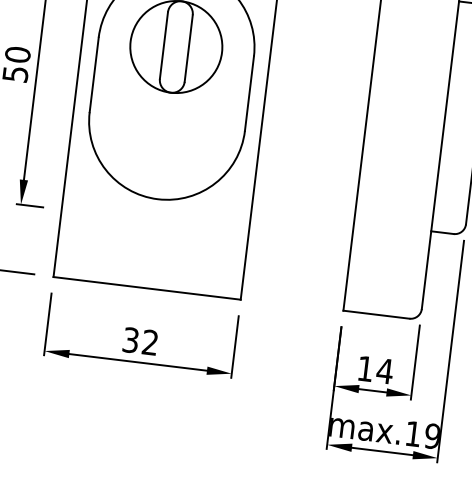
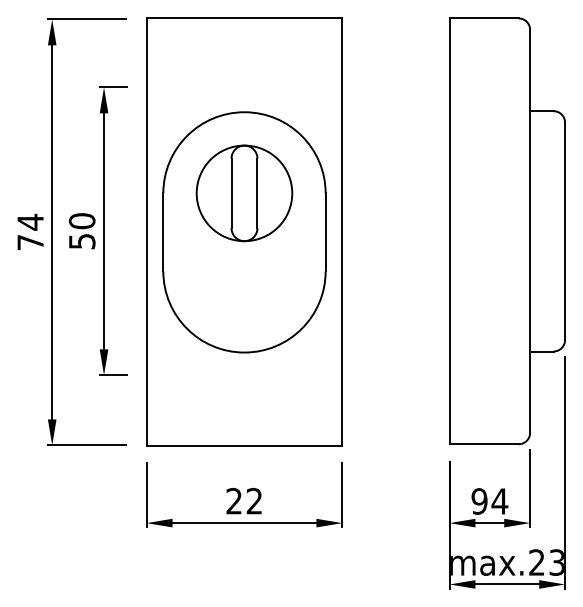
text: (130, 340) -> (233, 501), 32 -> 22
text: (365, 368) -> (479, 501), 14 -> 94
text: (422, 435) -> (546, 562), max.19 -> max.23

